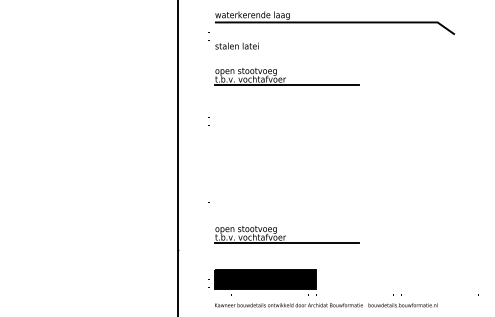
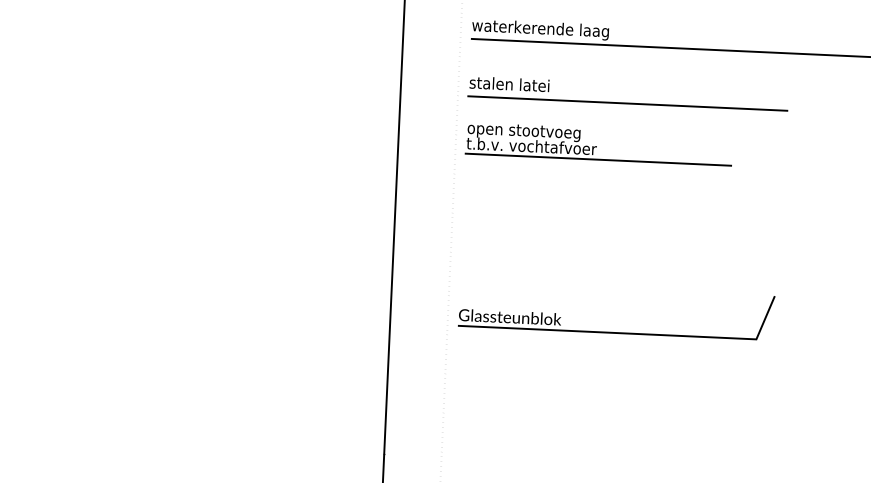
line: (301, 53) -> (627, 103), added
part: (301, 177) -> (616, 330), added
part: (286, 234) -> (584, 434), removed

